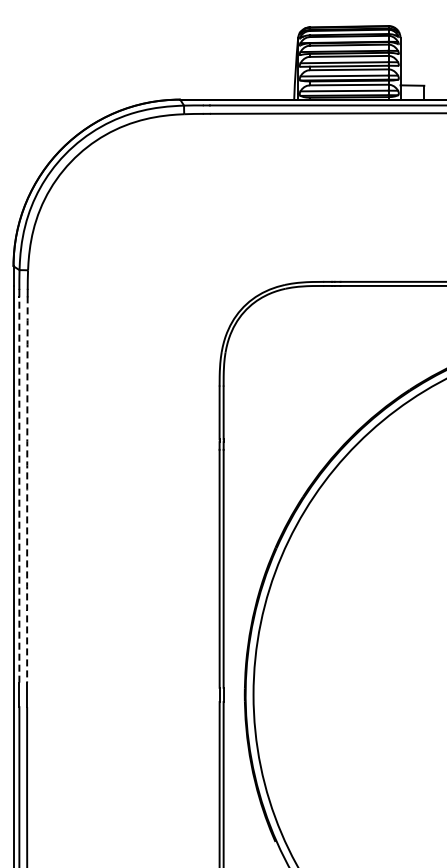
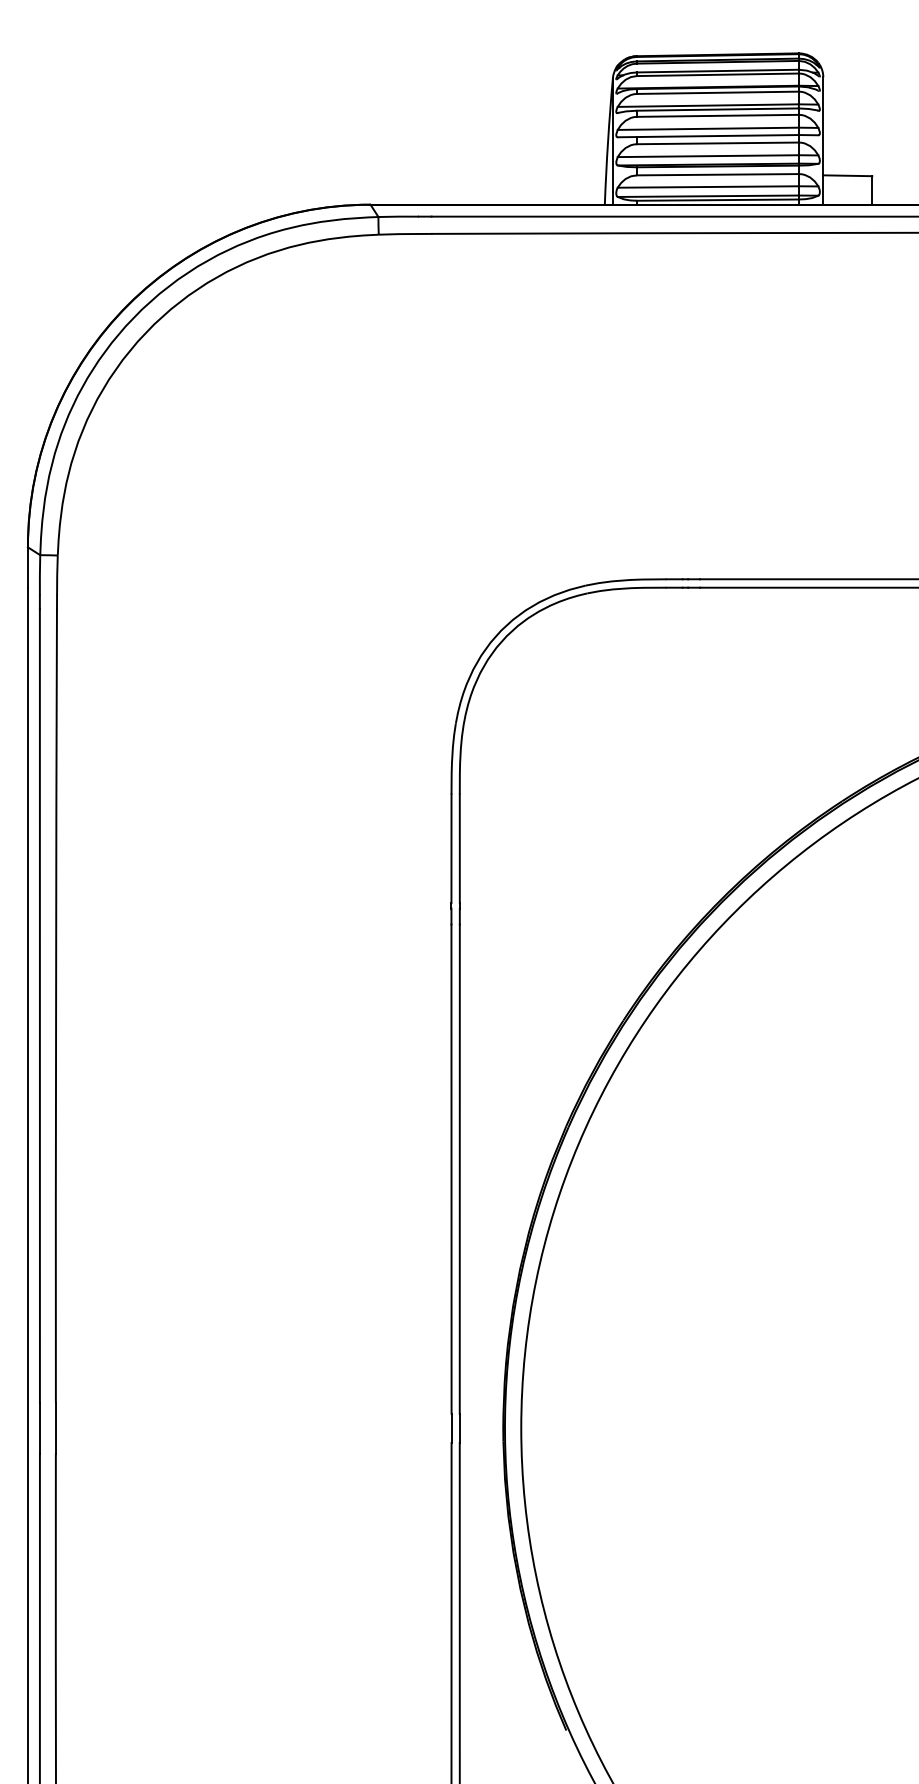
line: (19, 489) -> (40, 1006), dashed -> solid
arc: (27, 489) -> (56, 1006), dashed -> solid

